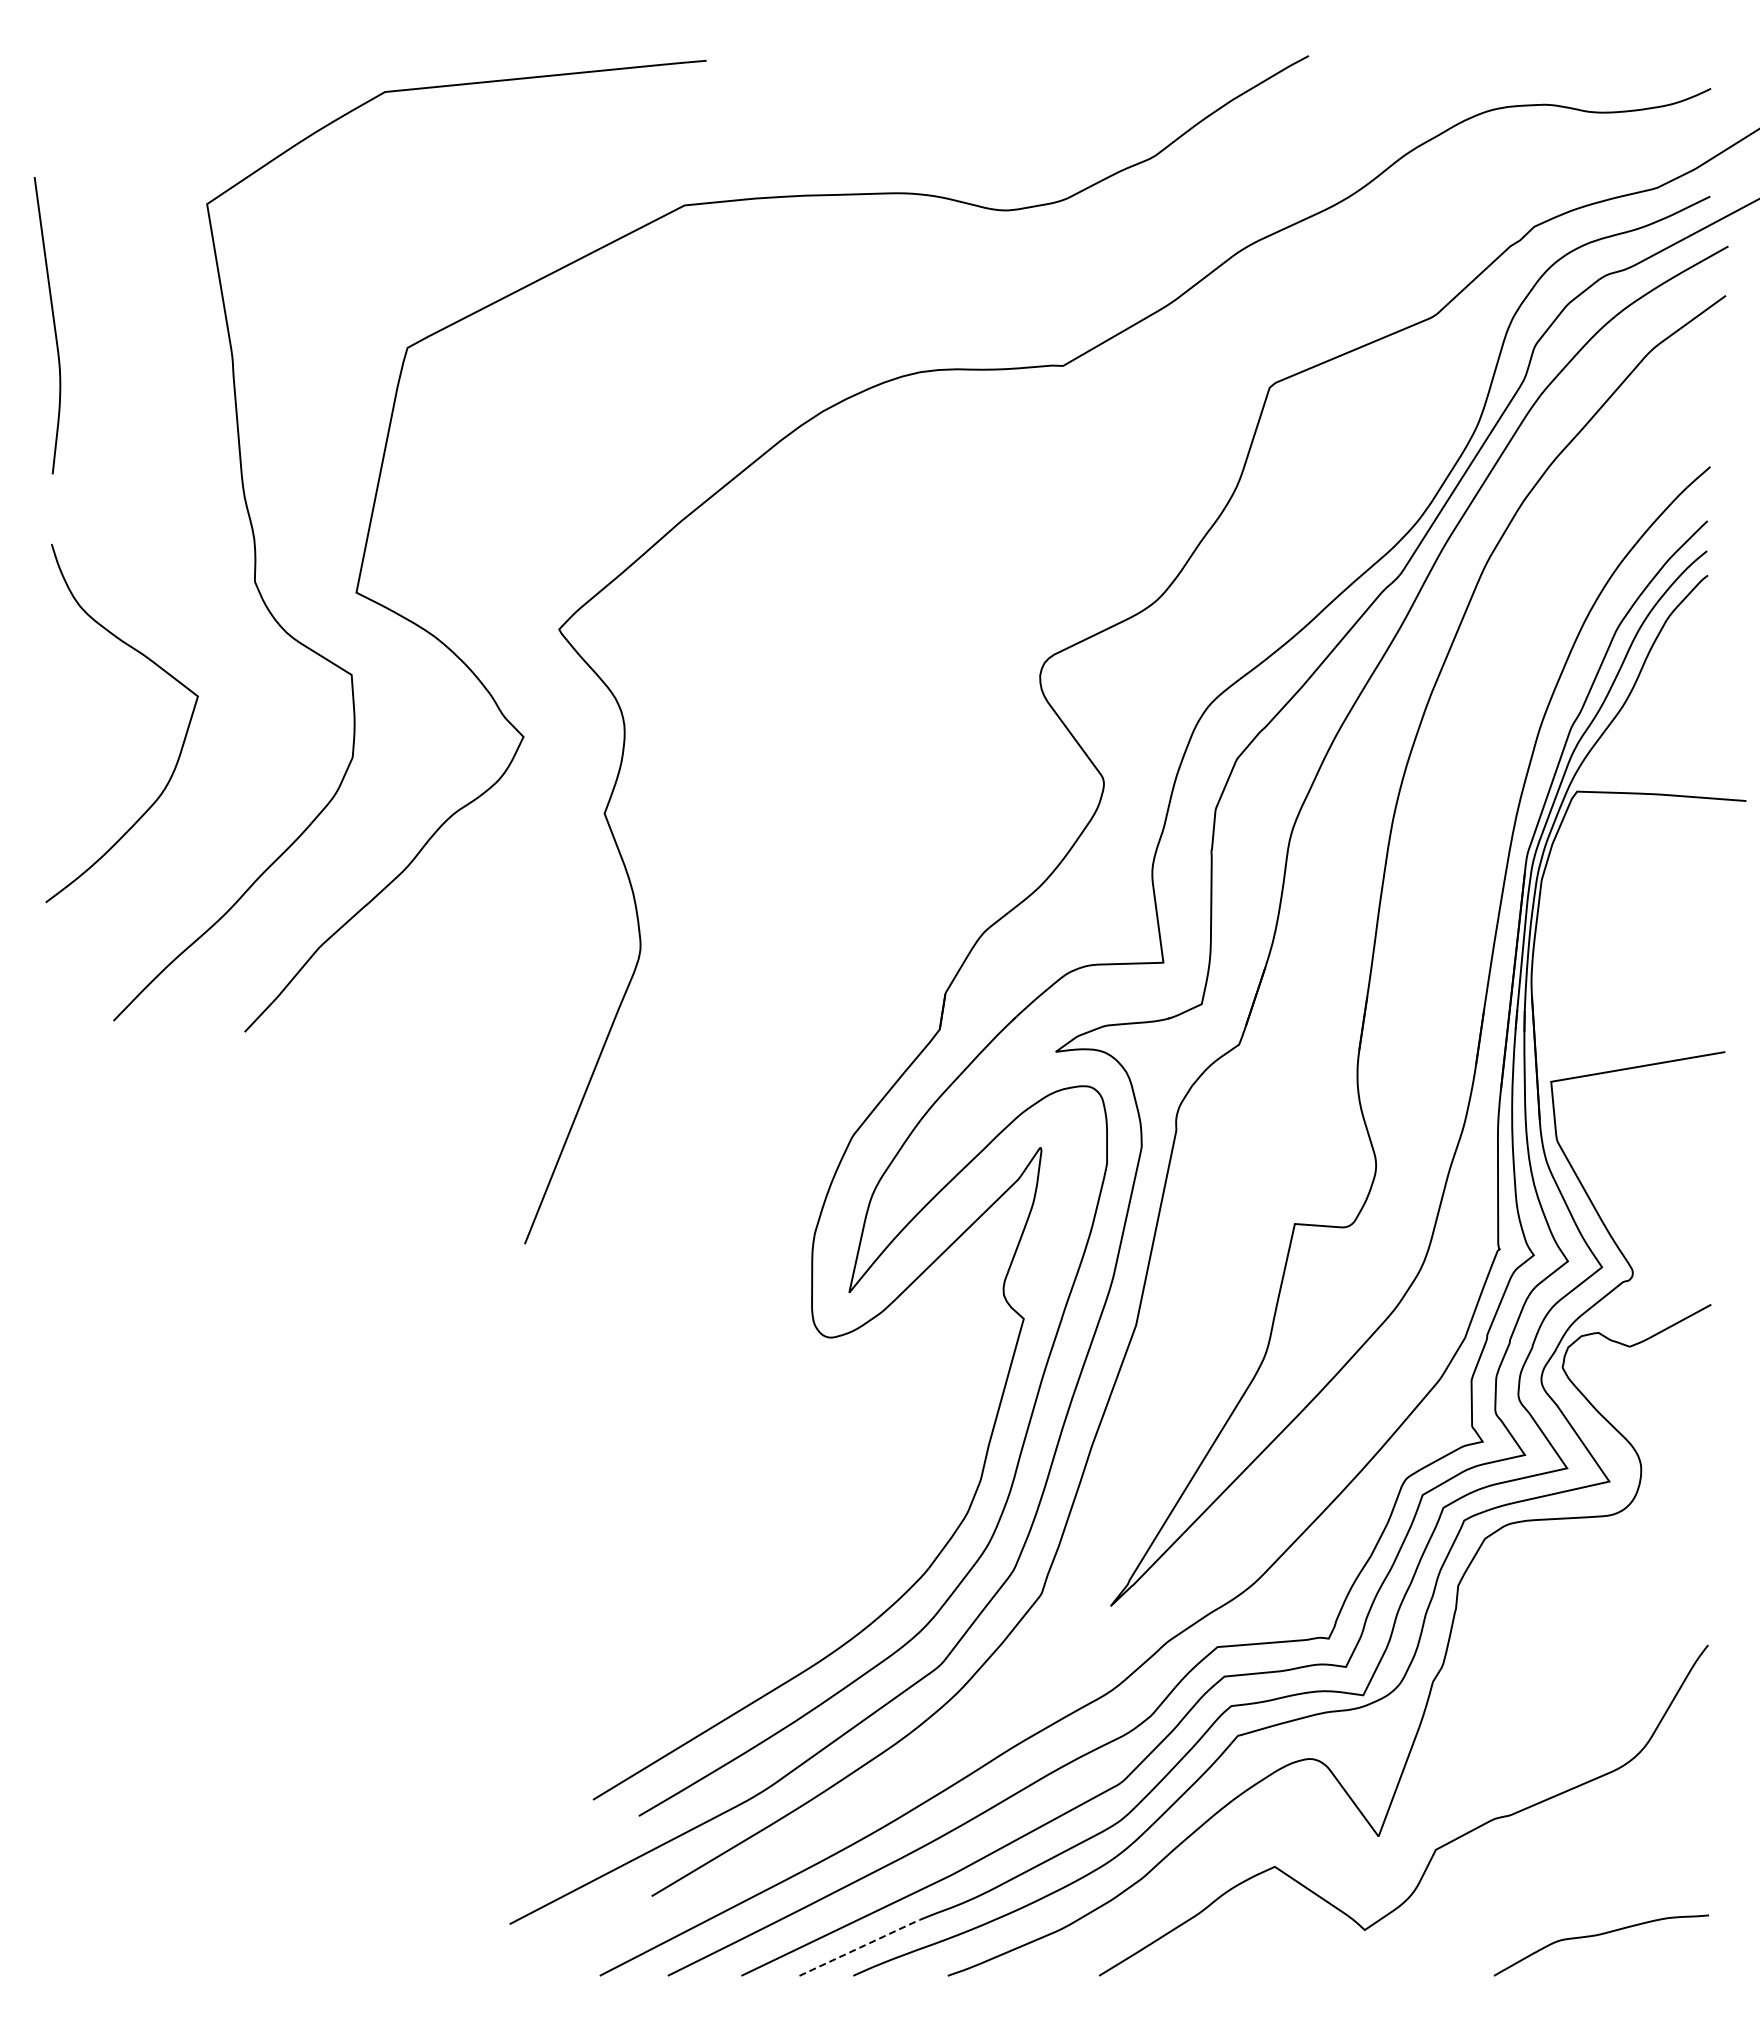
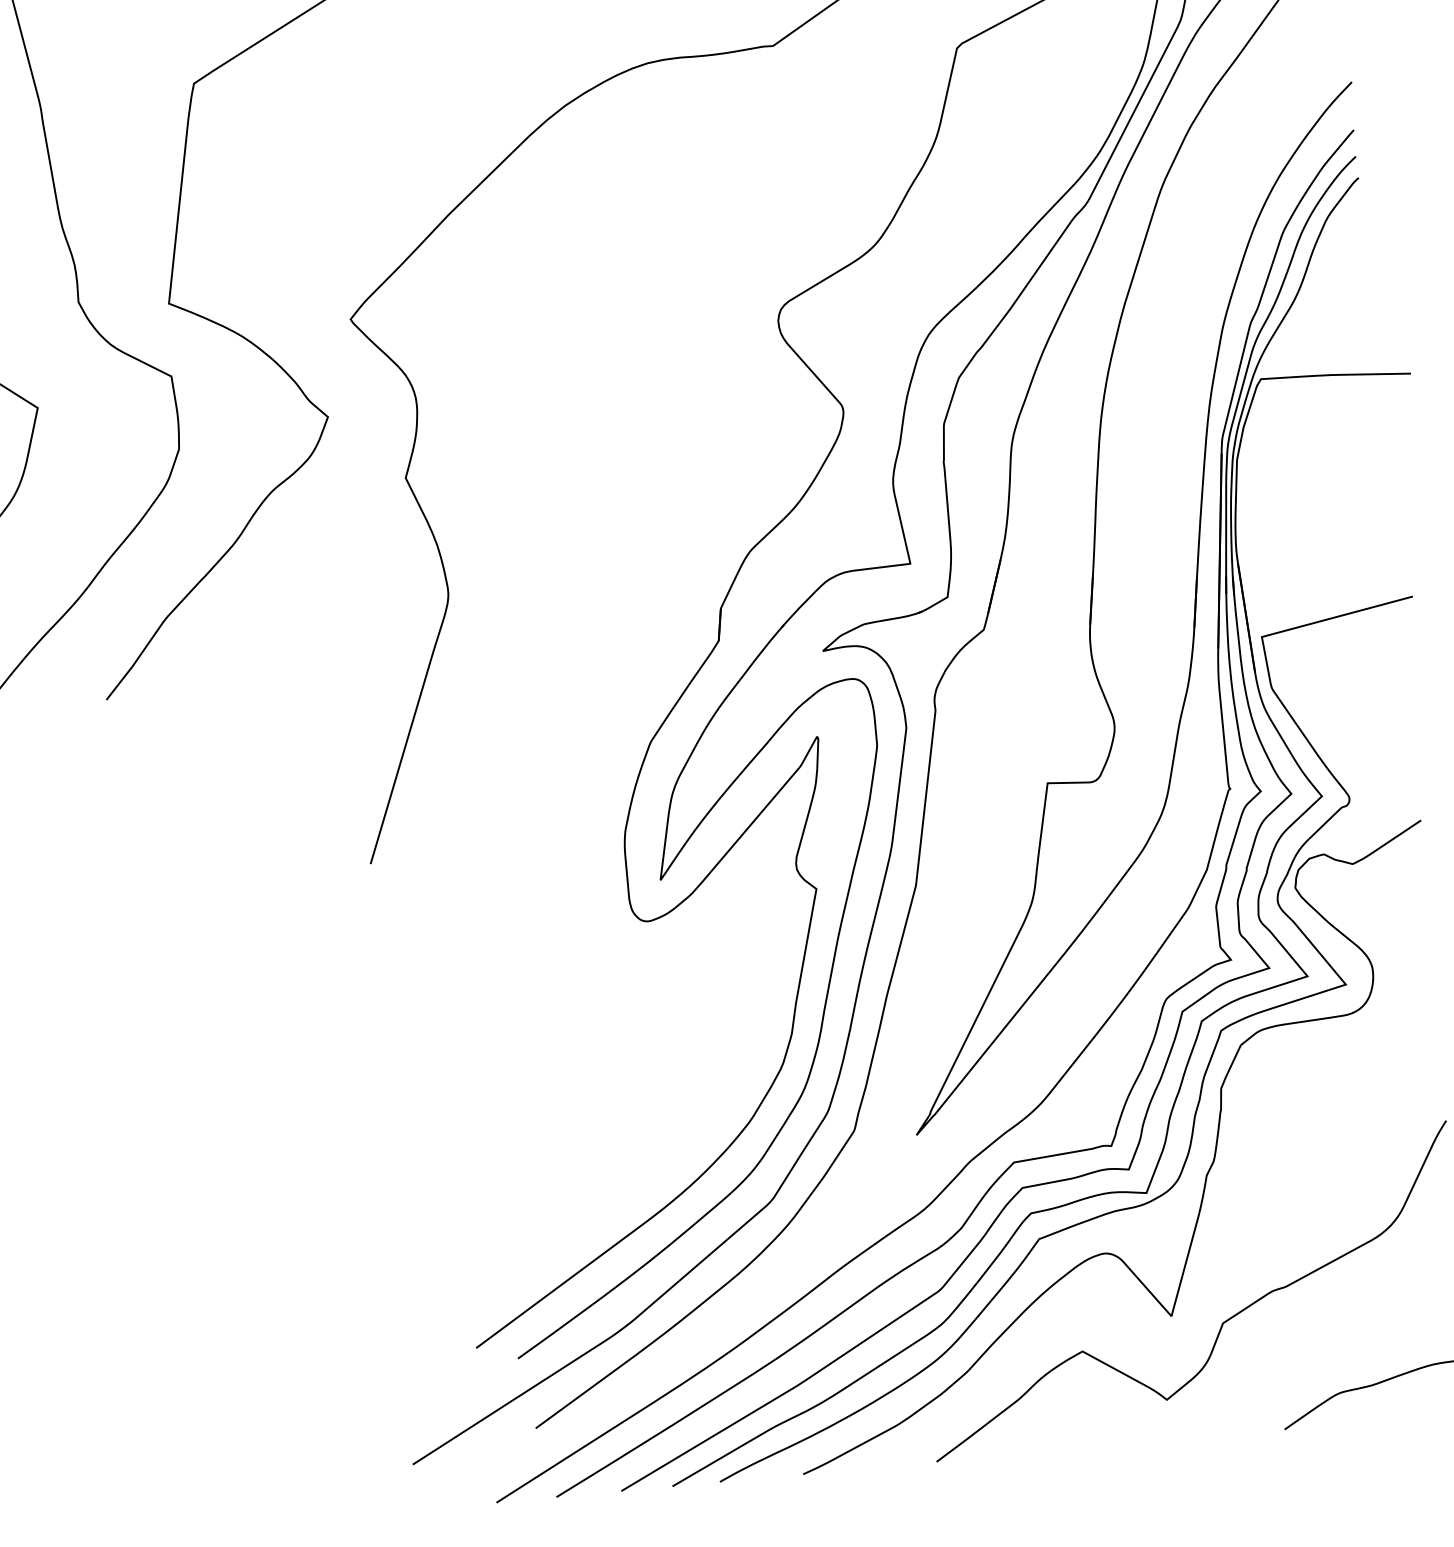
line: (861, 1946) -> (724, 1455), dashed -> solid

